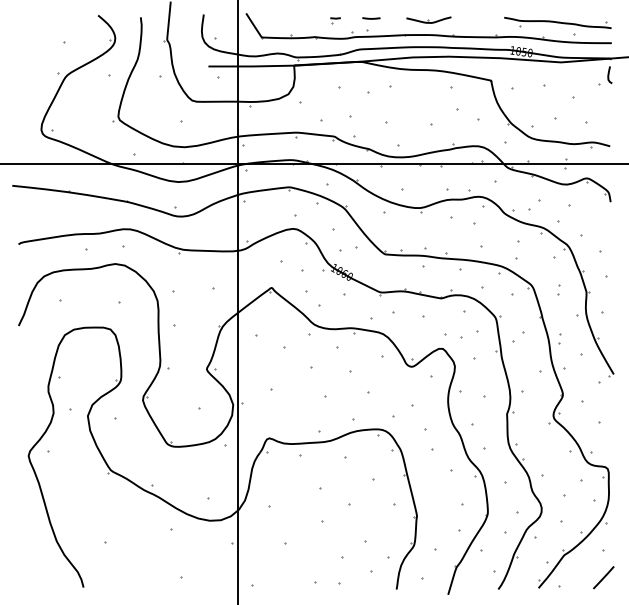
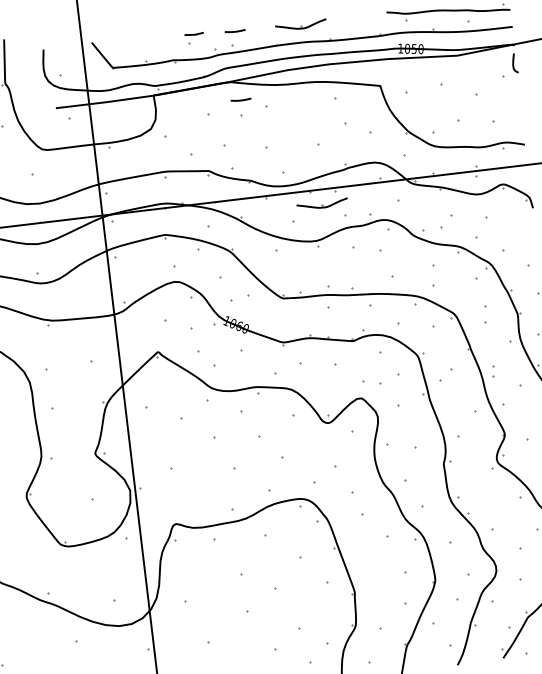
part: (335, 20) -> (194, 38), size x1.6
line: (369, 78) -> (241, 100), added
part: (428, 176) -> (321, 203), added
part: (558, 289) -> (485, 314), size x1.6

